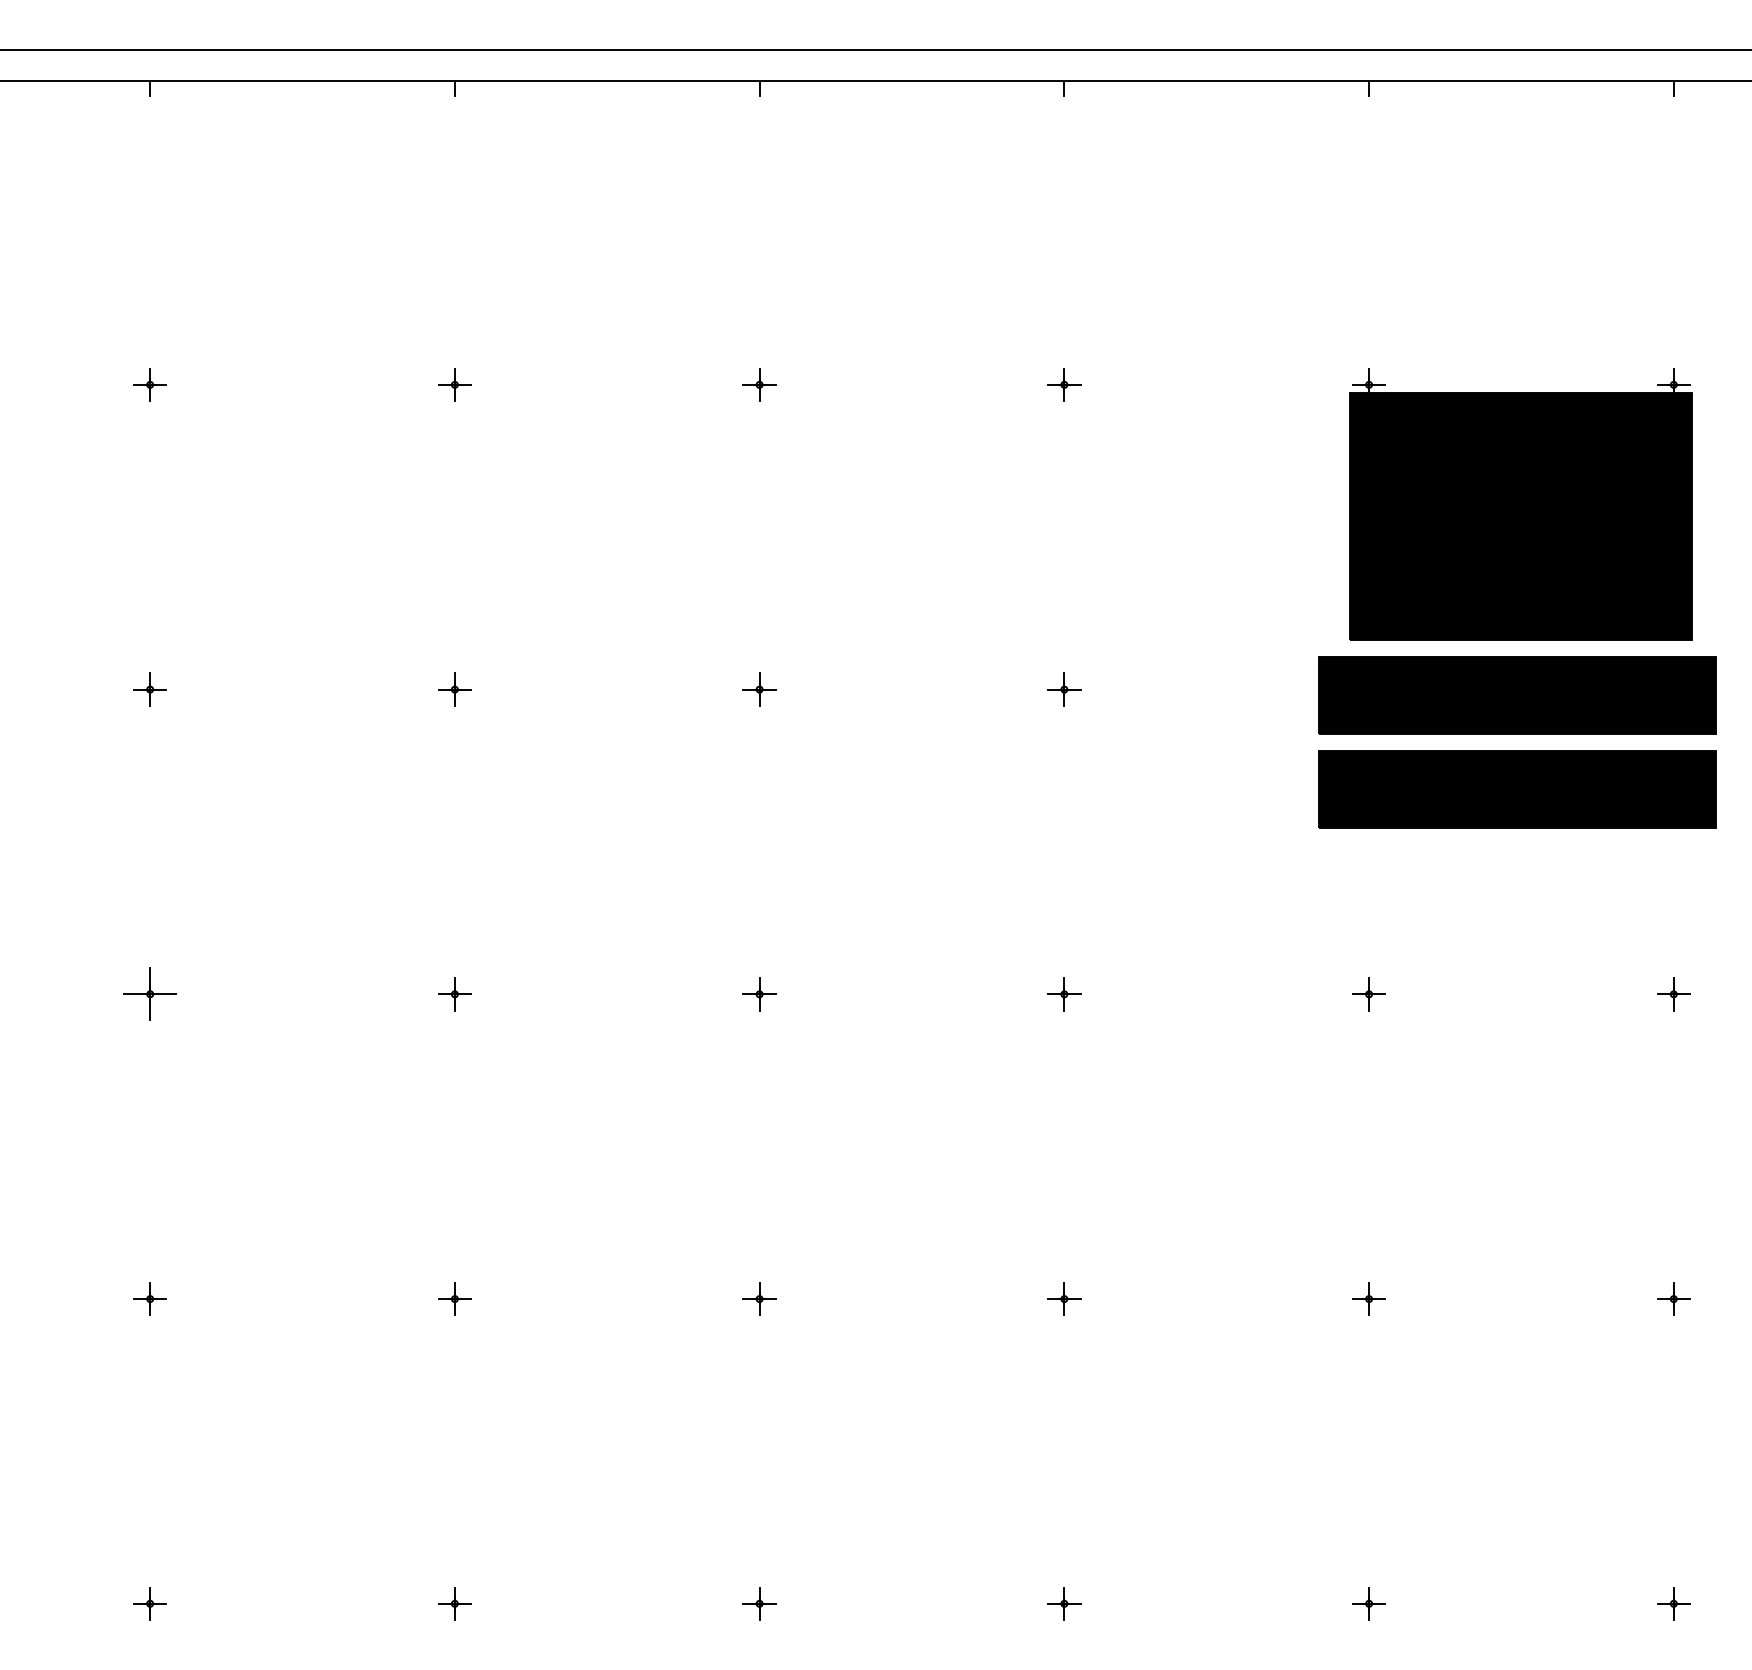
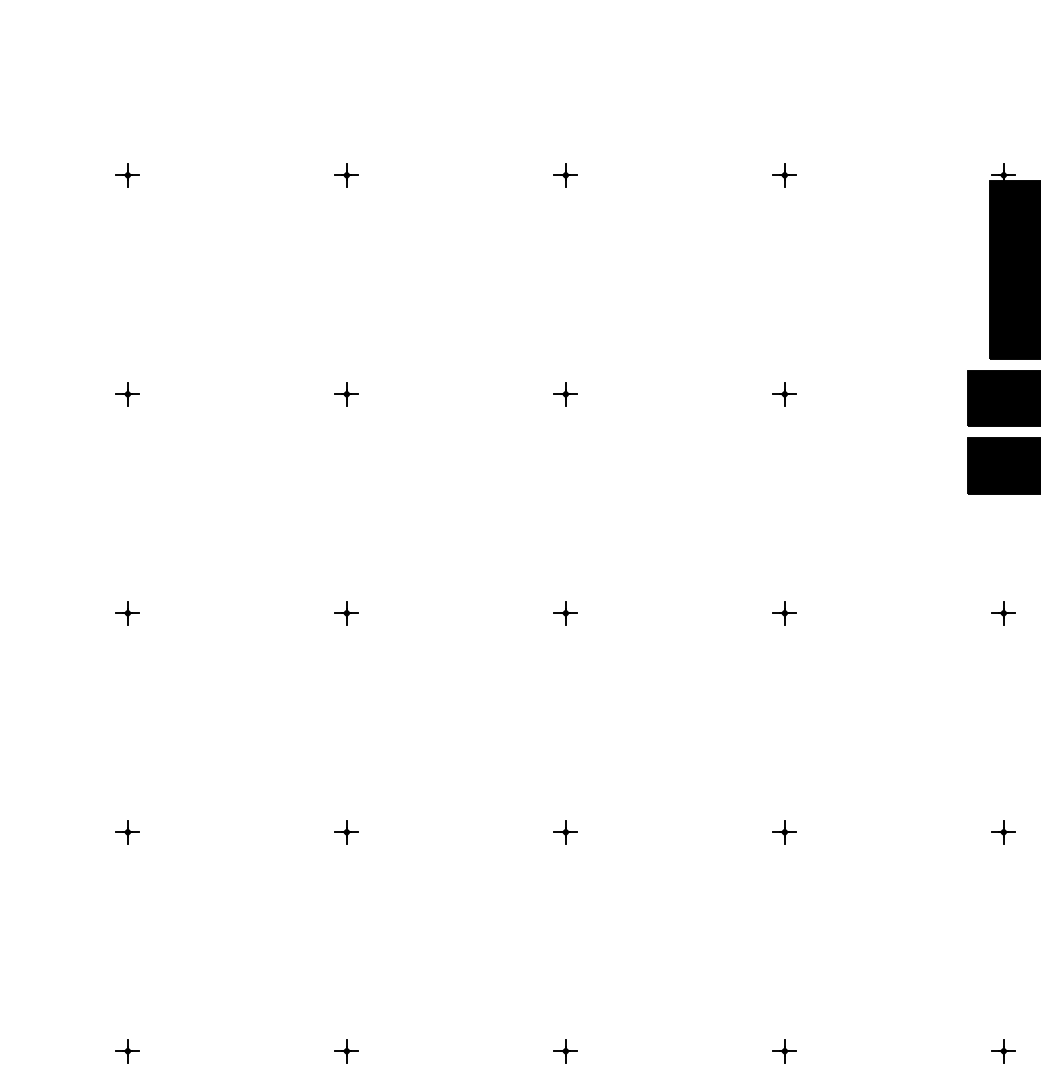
part: (149, 994) -> (127, 613), size x0.62

